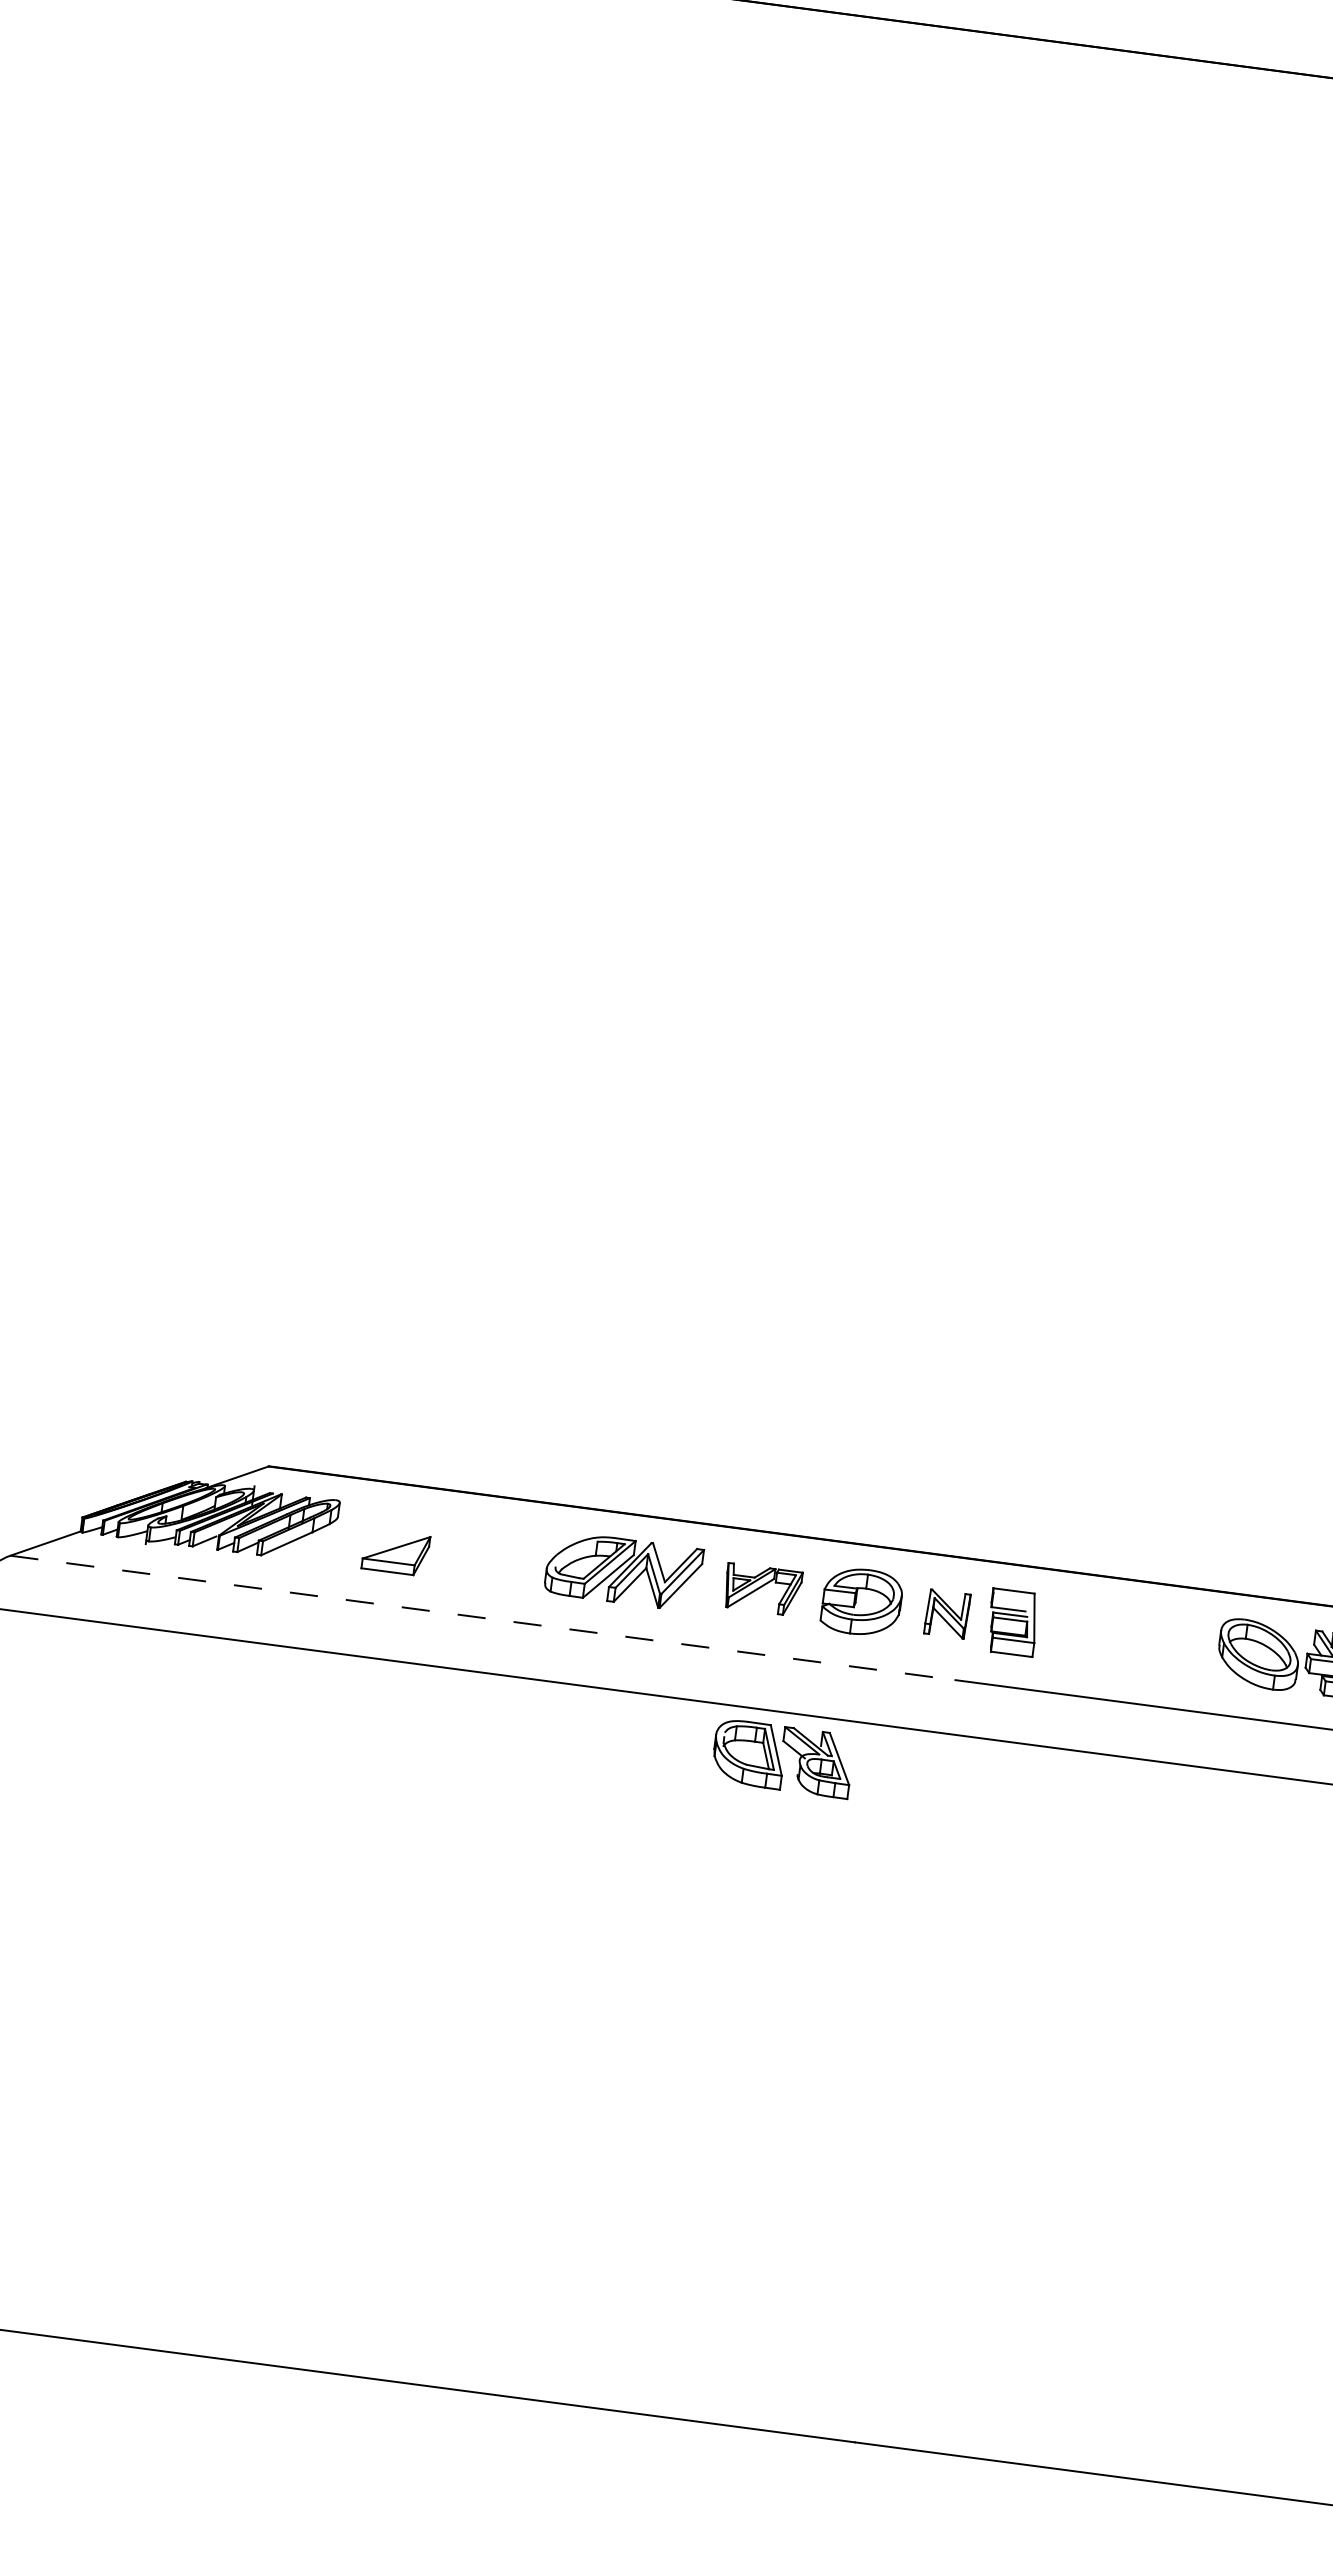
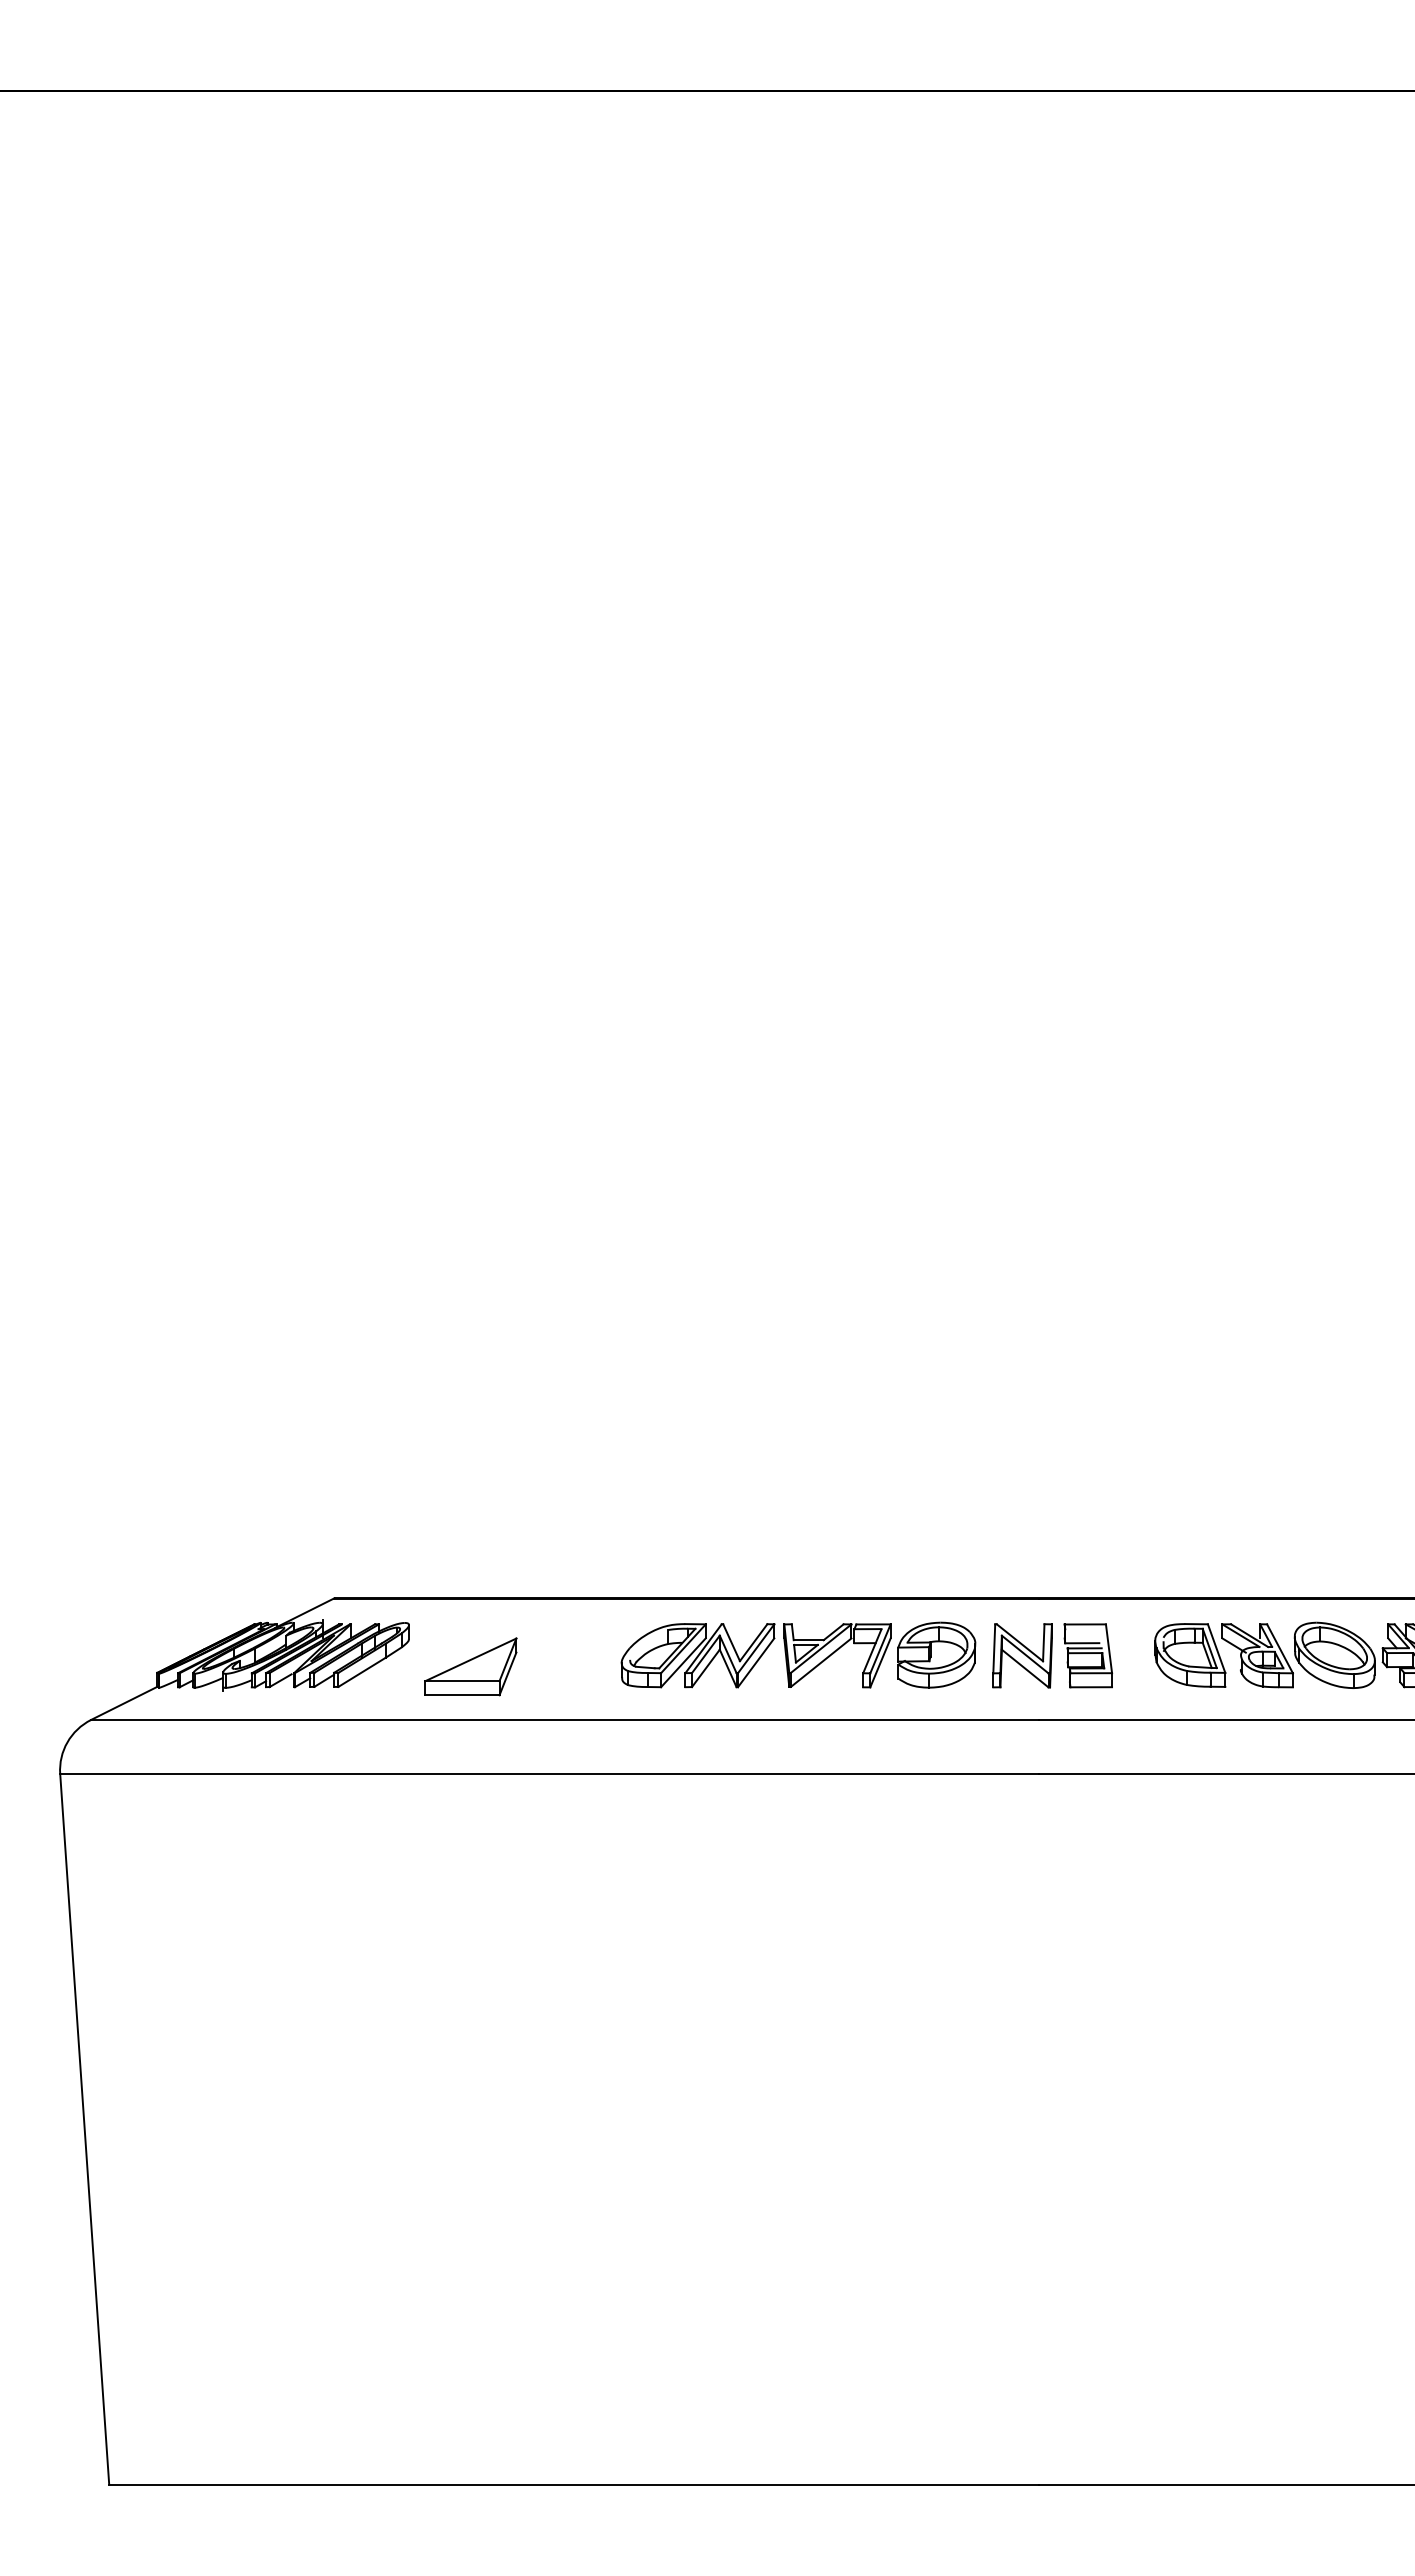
part: (395, 1552) -> (470, 1666), size x1.43
part: (762, 1589) -> (837, 1655), size x1.43
part: (947, 1613) -> (1022, 1655), size x1.43
line: (483, 1617) -> (565, 1719), dashed -> solid
part: (782, 1758) -> (1223, 1655), moved

